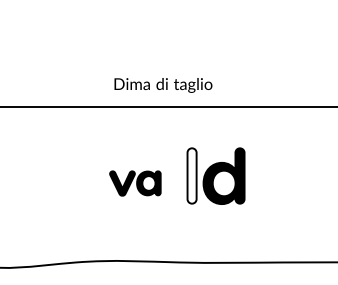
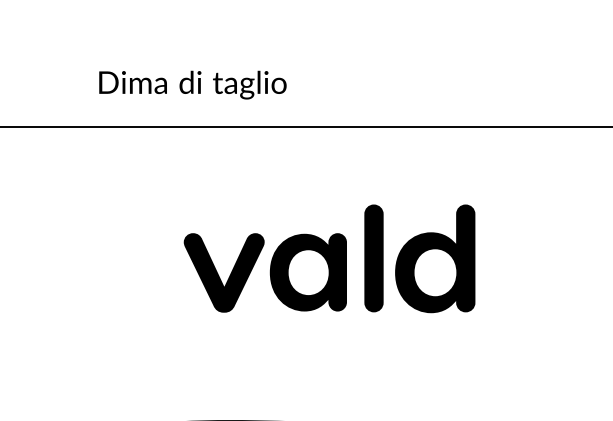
text: (163, 85) -> (193, 85), moved
fill: (191, 175) -> (372, 257), added
part: (135, 183) -> (265, 272), size x1.67

